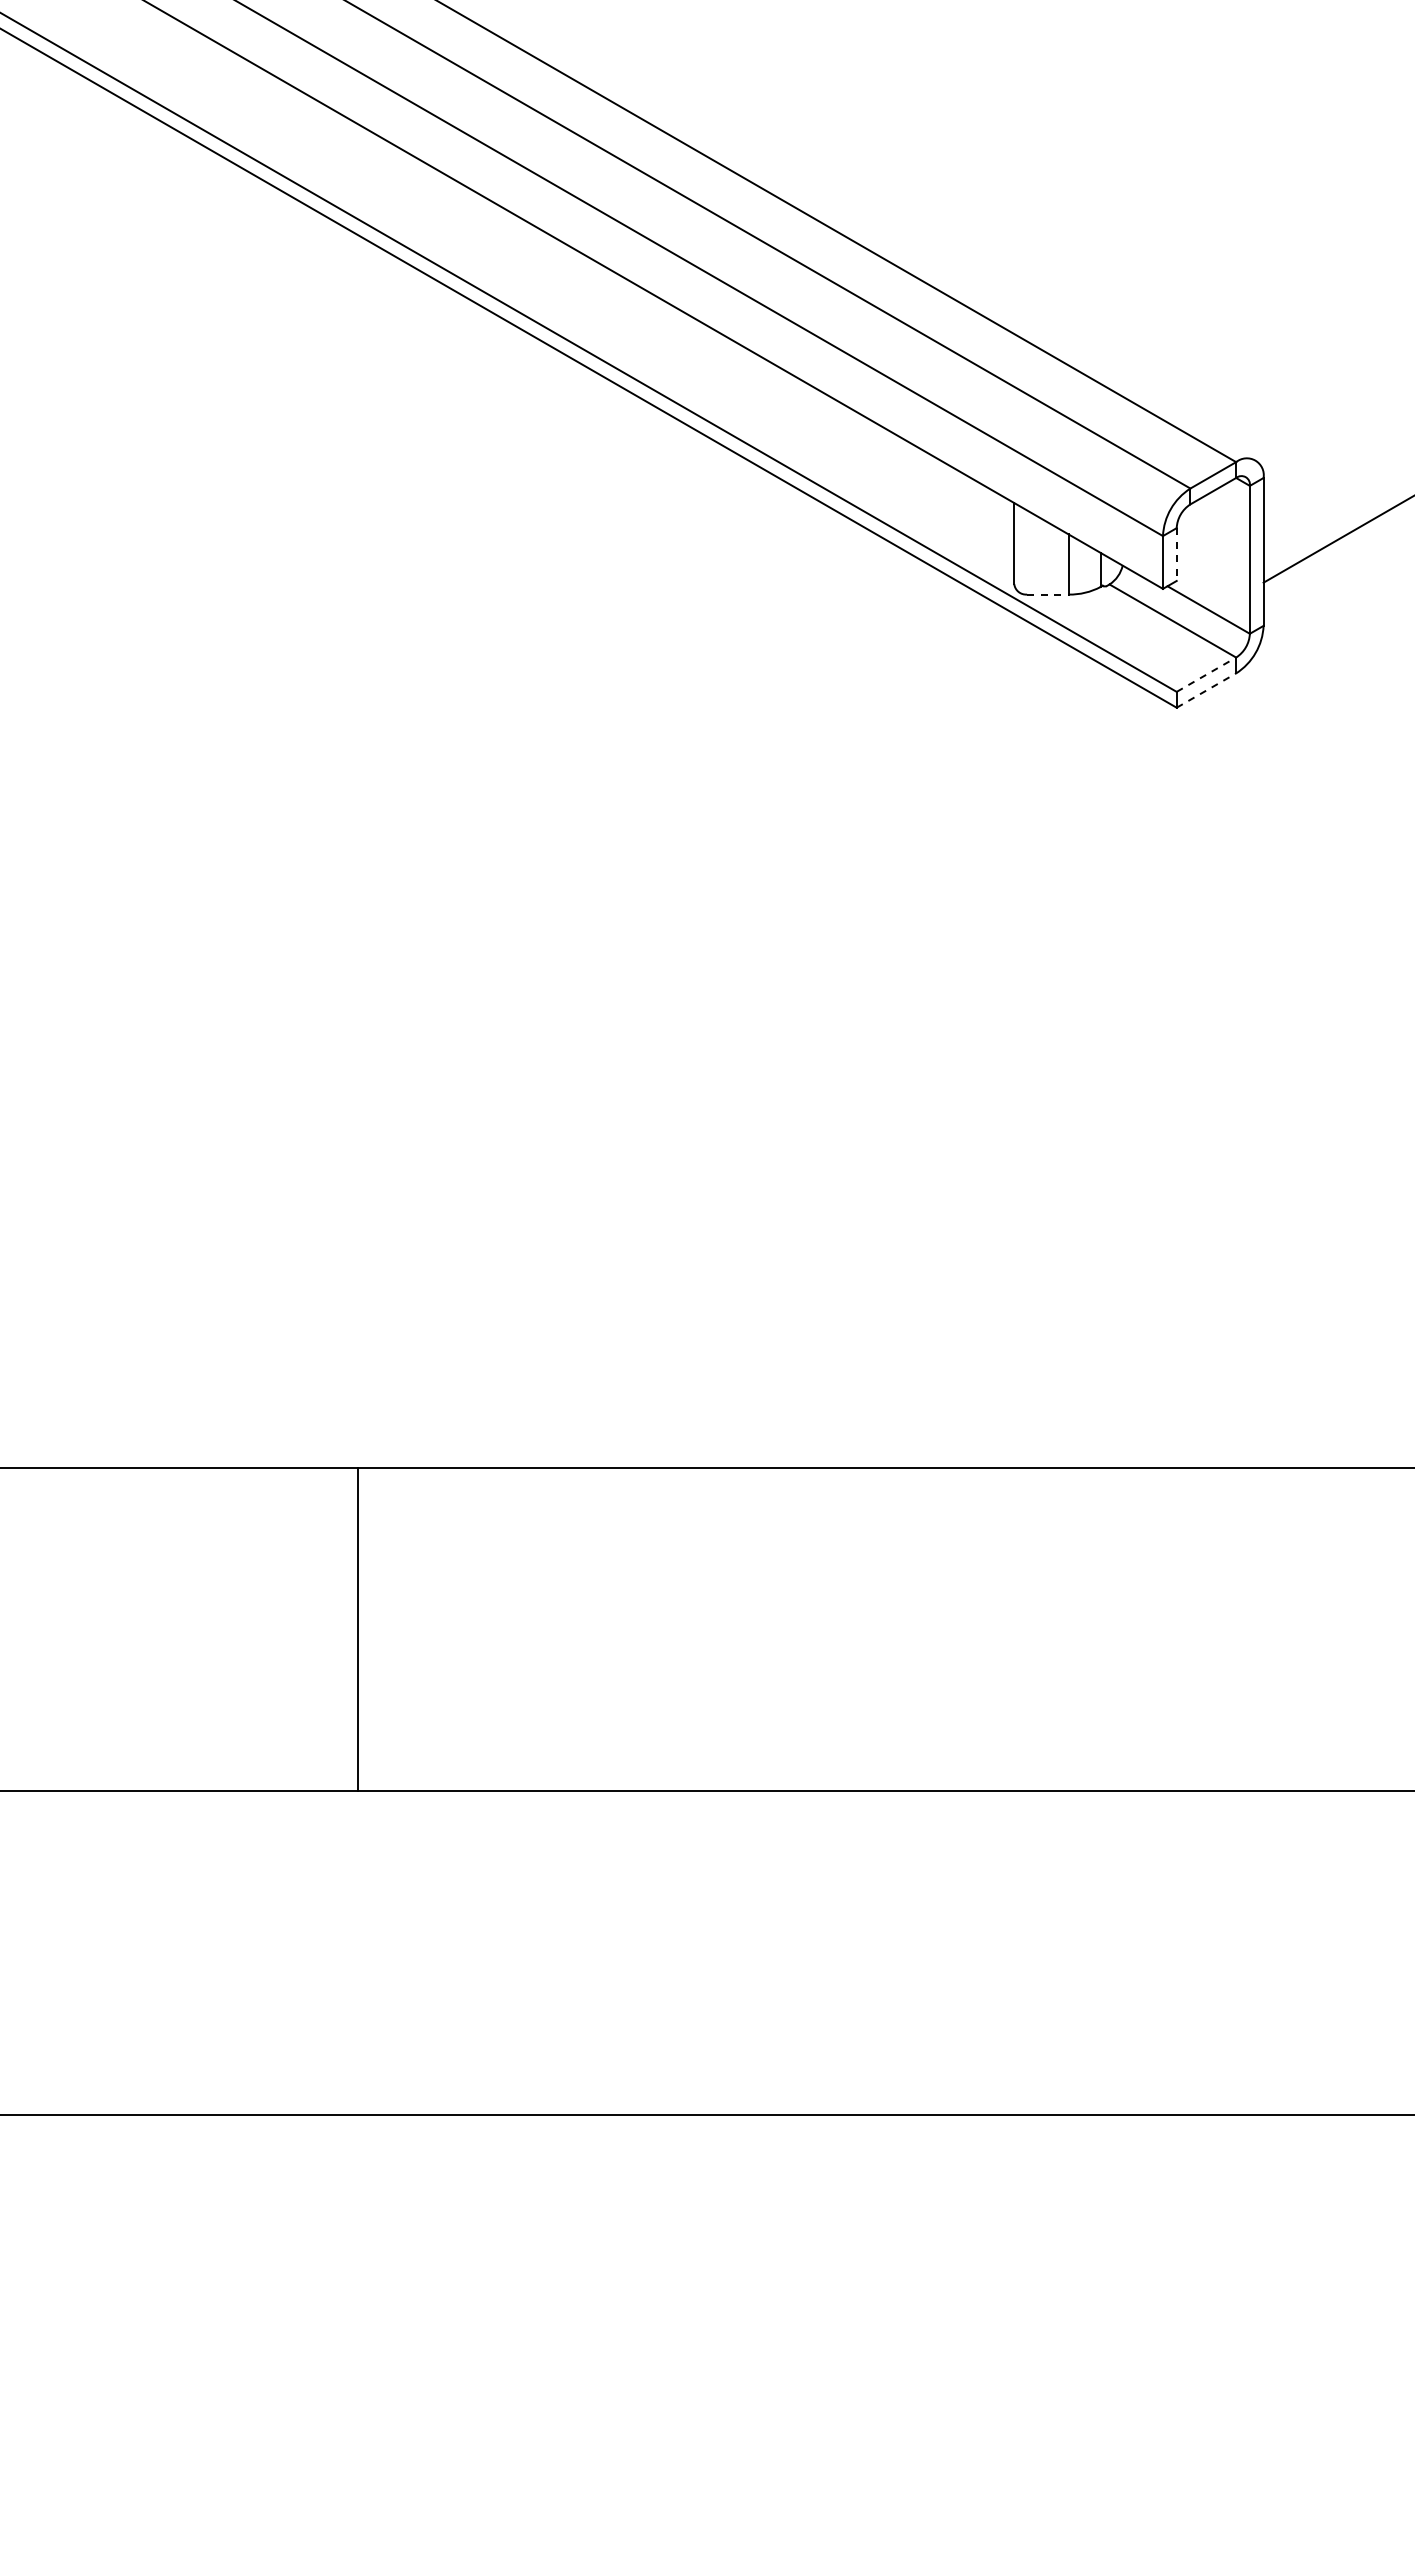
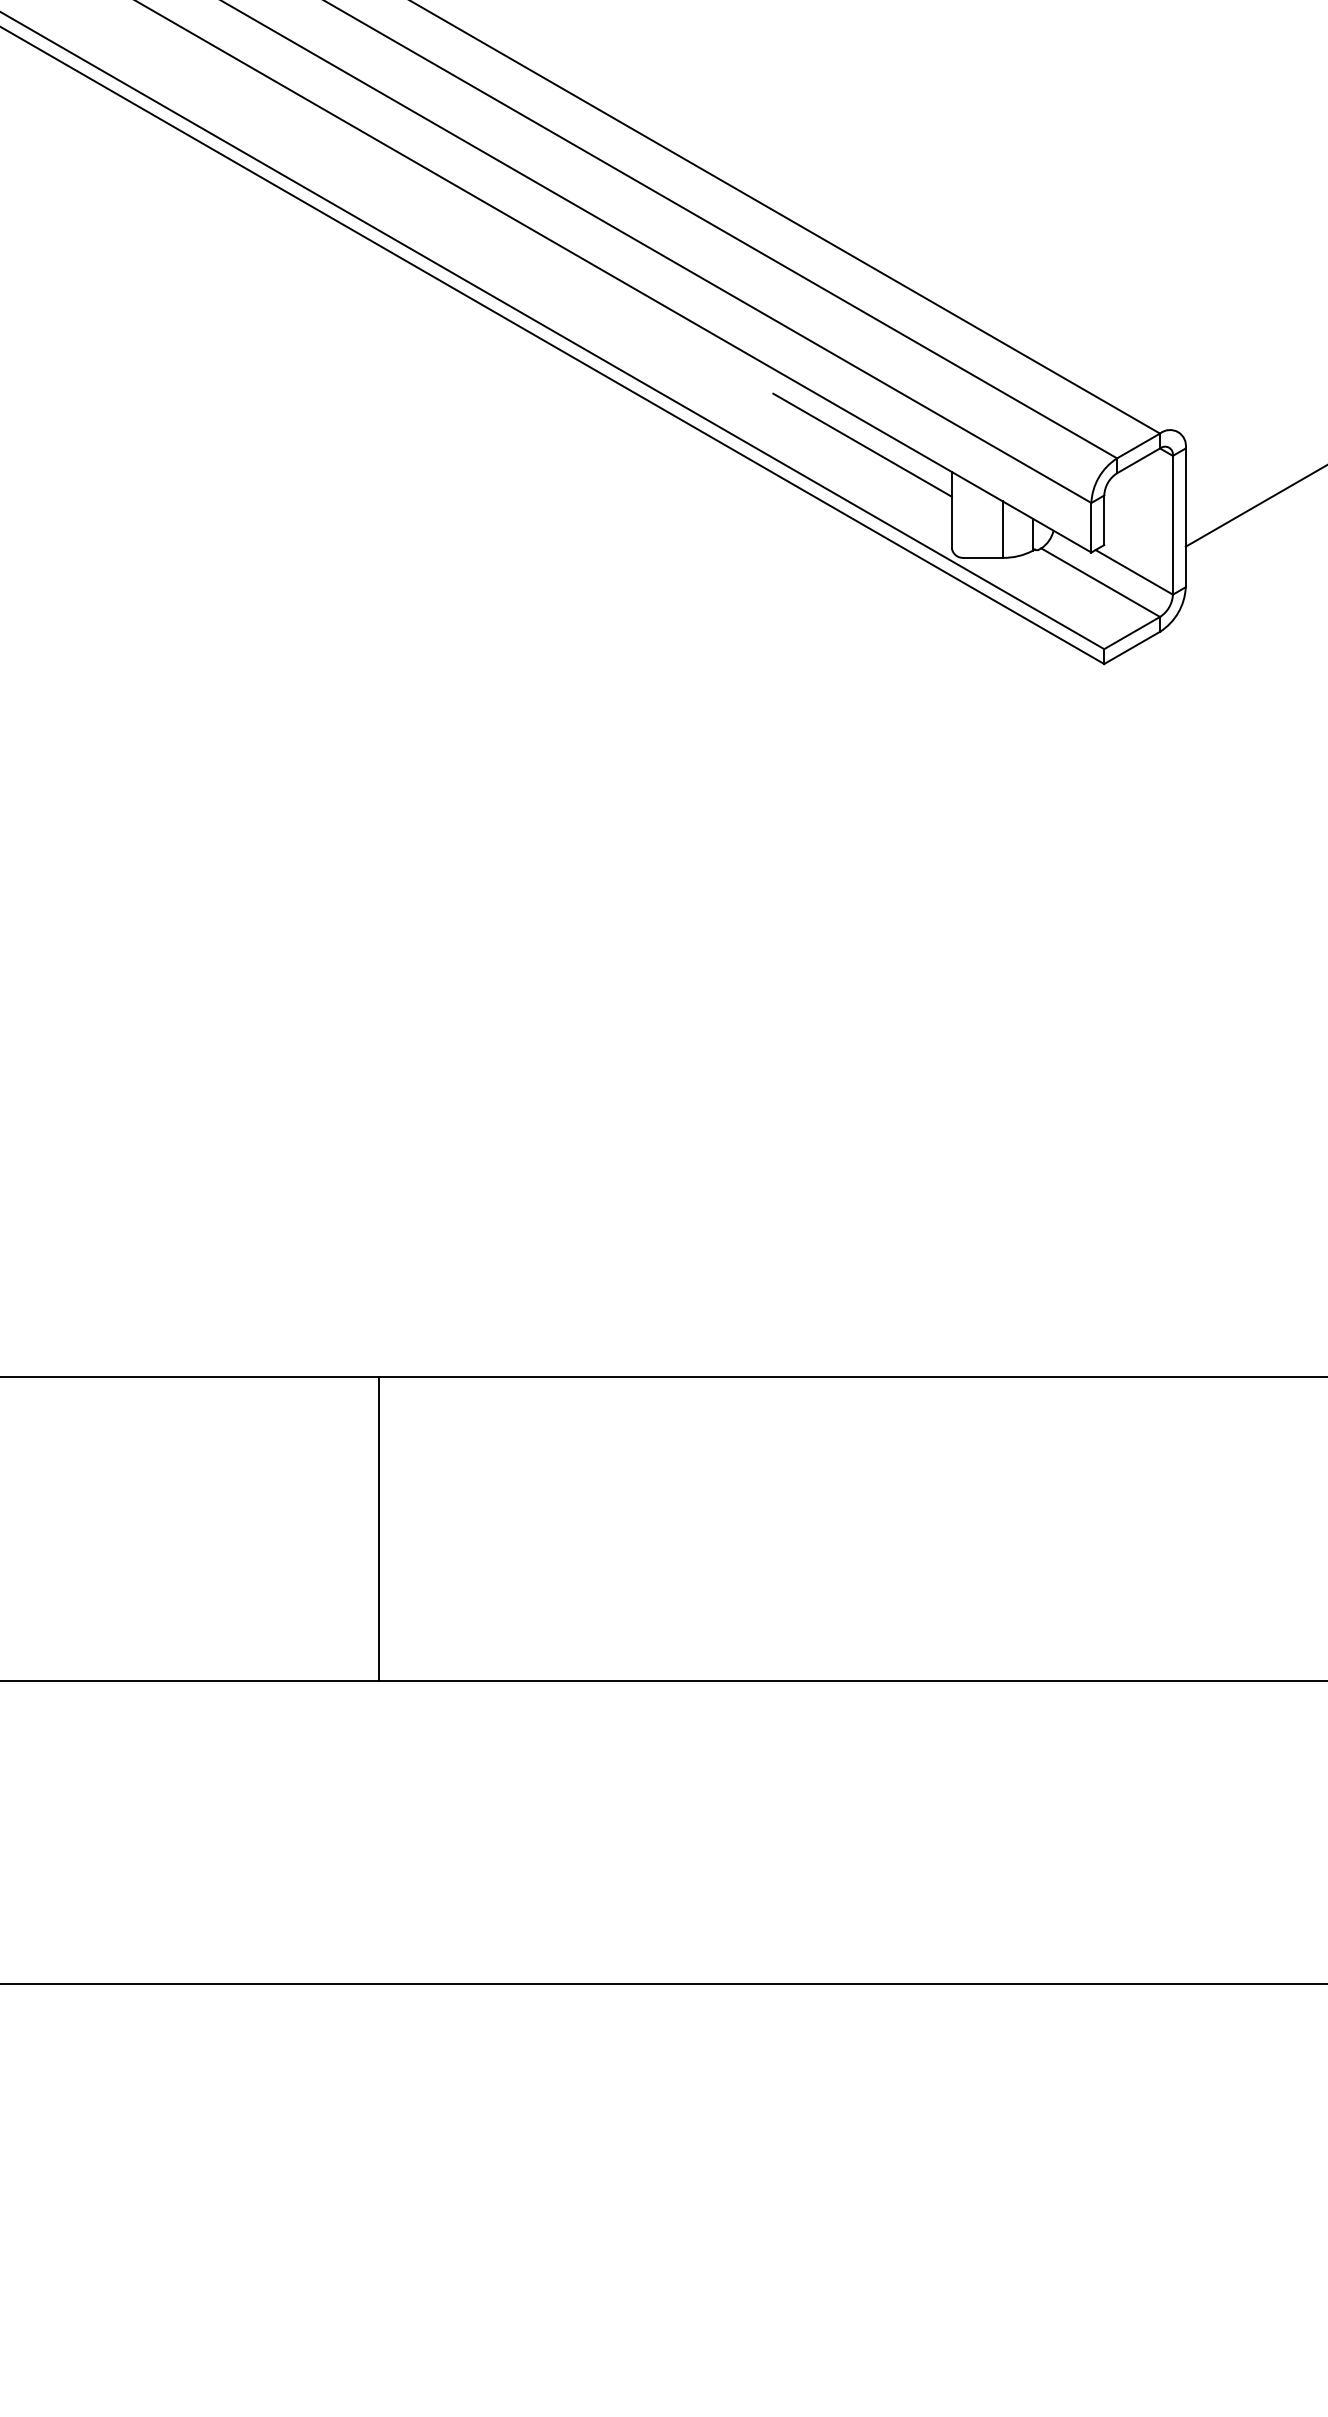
line: (918, 474) -> (861, 445), added
line: (1176, 555) -> (1104, 521), dashed -> solid
line: (1047, 594) -> (983, 557), dashed -> solid
line: (1206, 674) -> (1132, 632), dashed -> solid
line: (1206, 690) -> (1132, 647), dashed -> solid
line: (358, 1629) -> (378, 1528), moved

